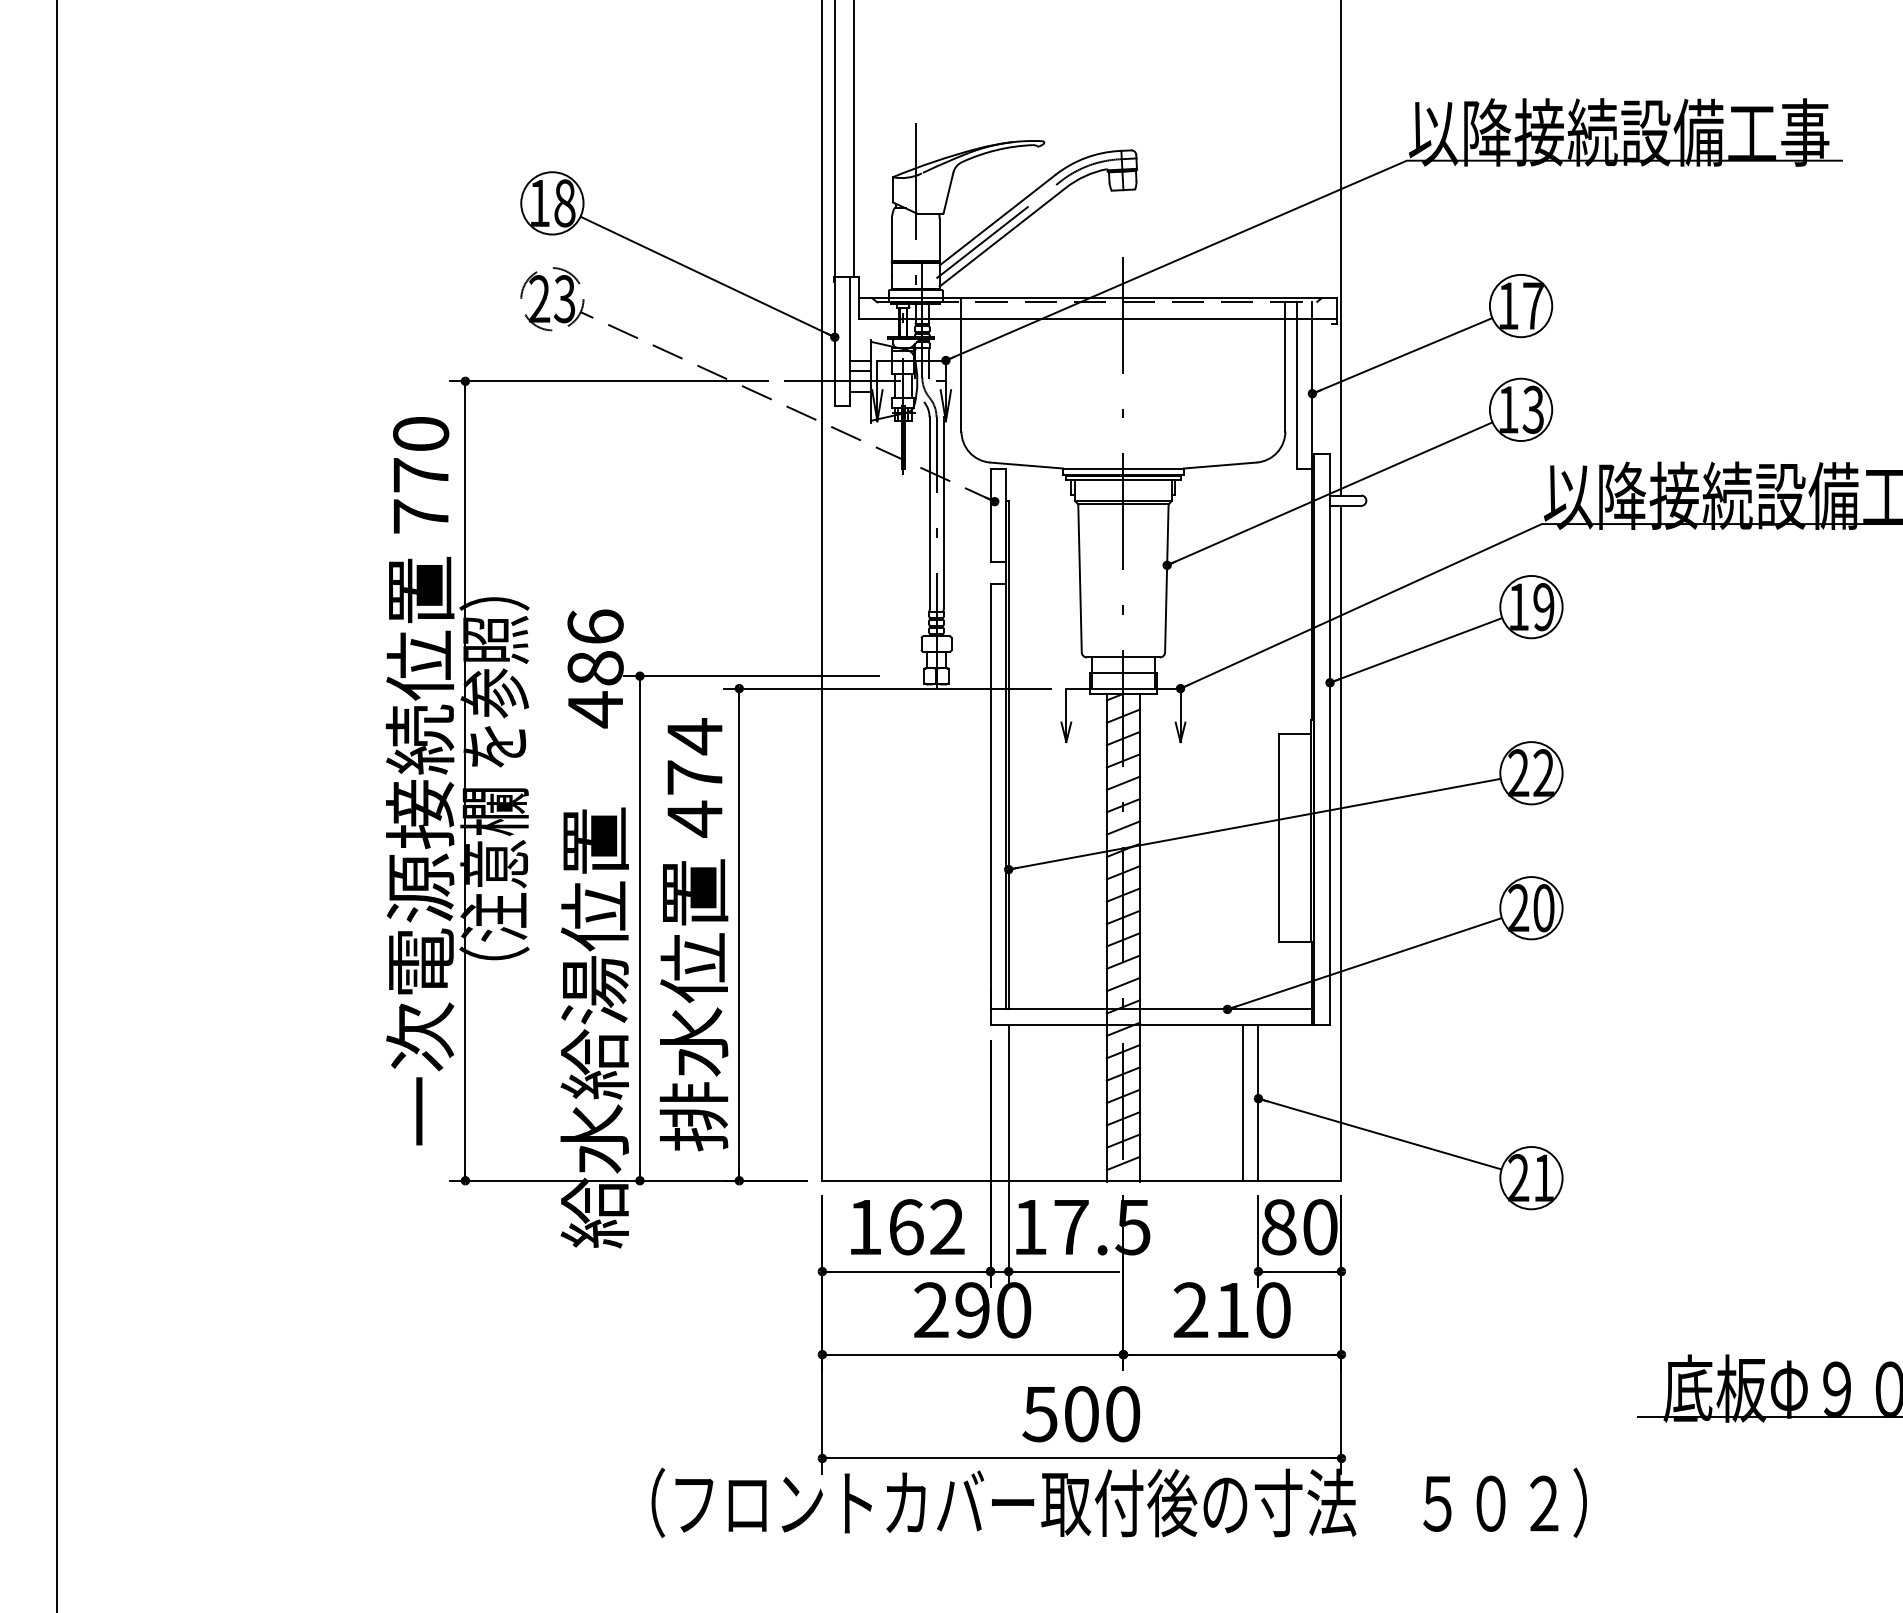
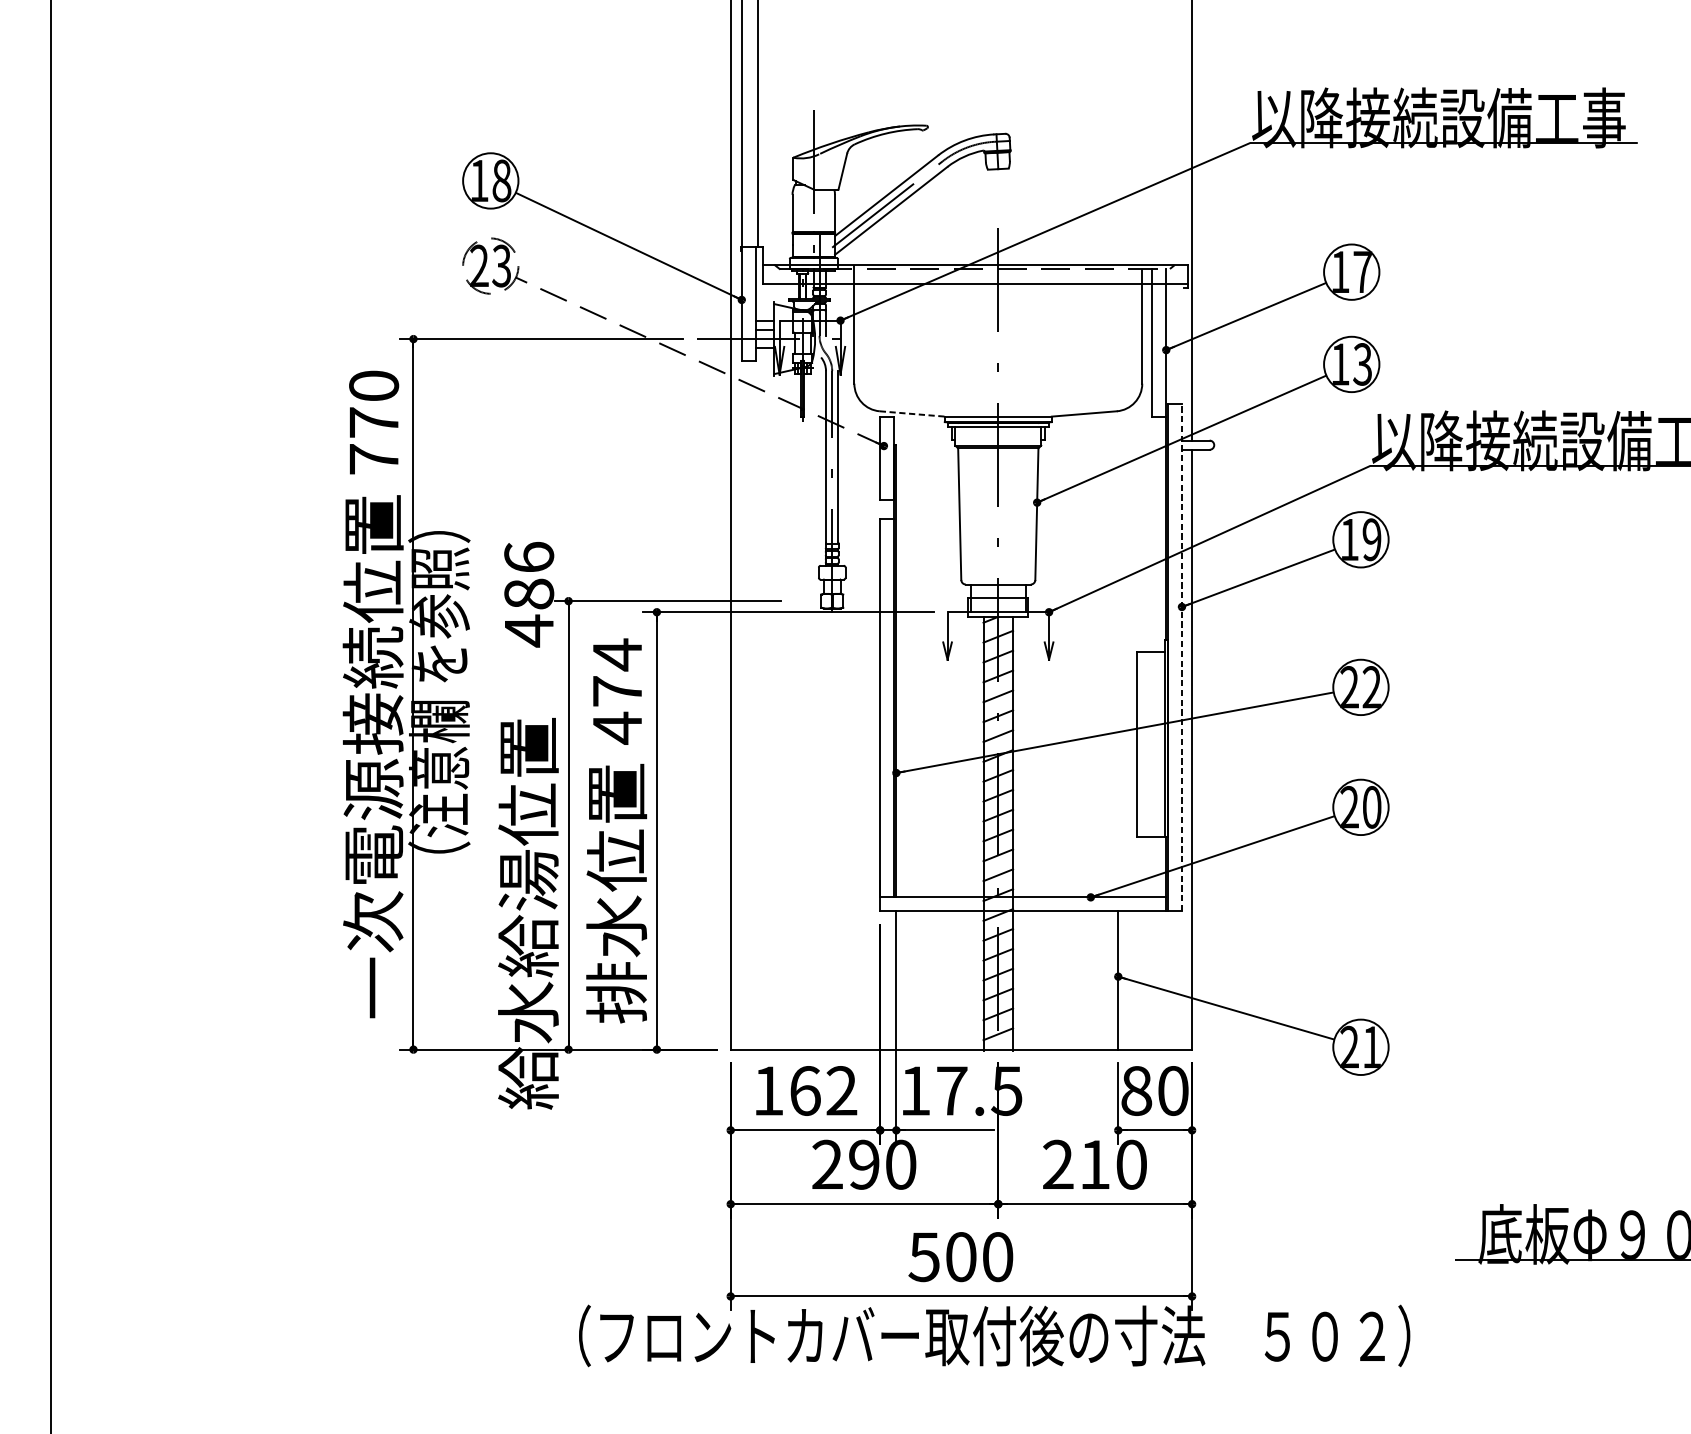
line: (1026, 465) -> (912, 413), solid -> dashed
line: (1330, 739) -> (1182, 657), solid -> dashed
line: (1242, 1102) -> (1104, 980), removed

